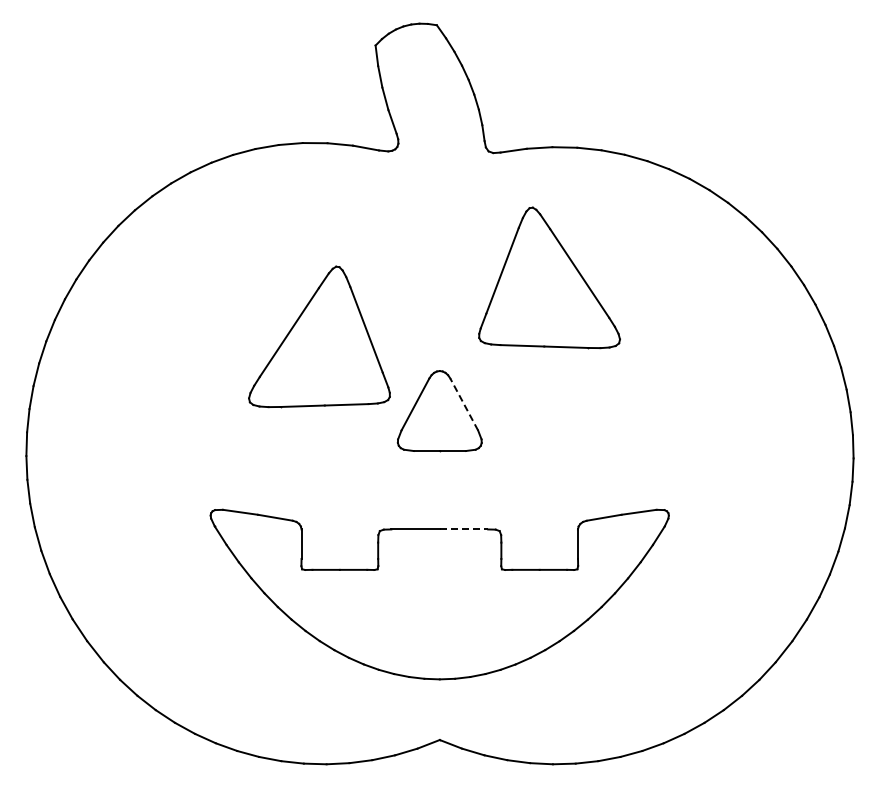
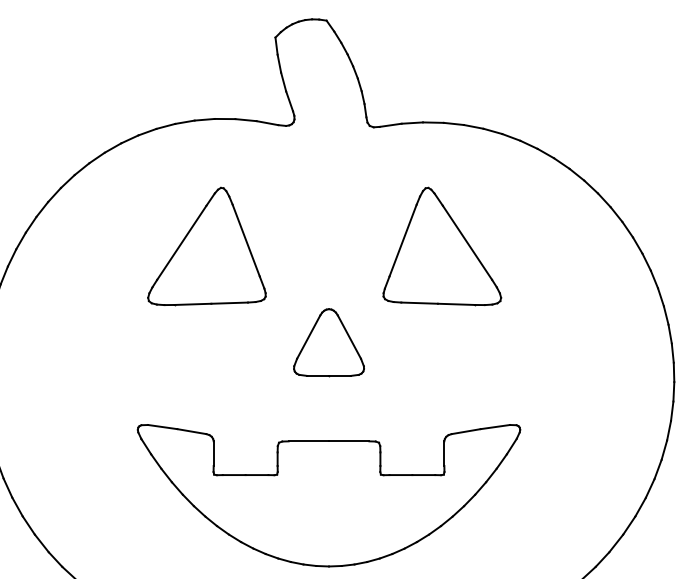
part: (549, 277) -> (442, 246), moved
part: (319, 336) -> (206, 246), moved
line: (464, 404) -> (349, 337), dashed -> solid
line: (464, 529) -> (349, 441), dashed -> solid

